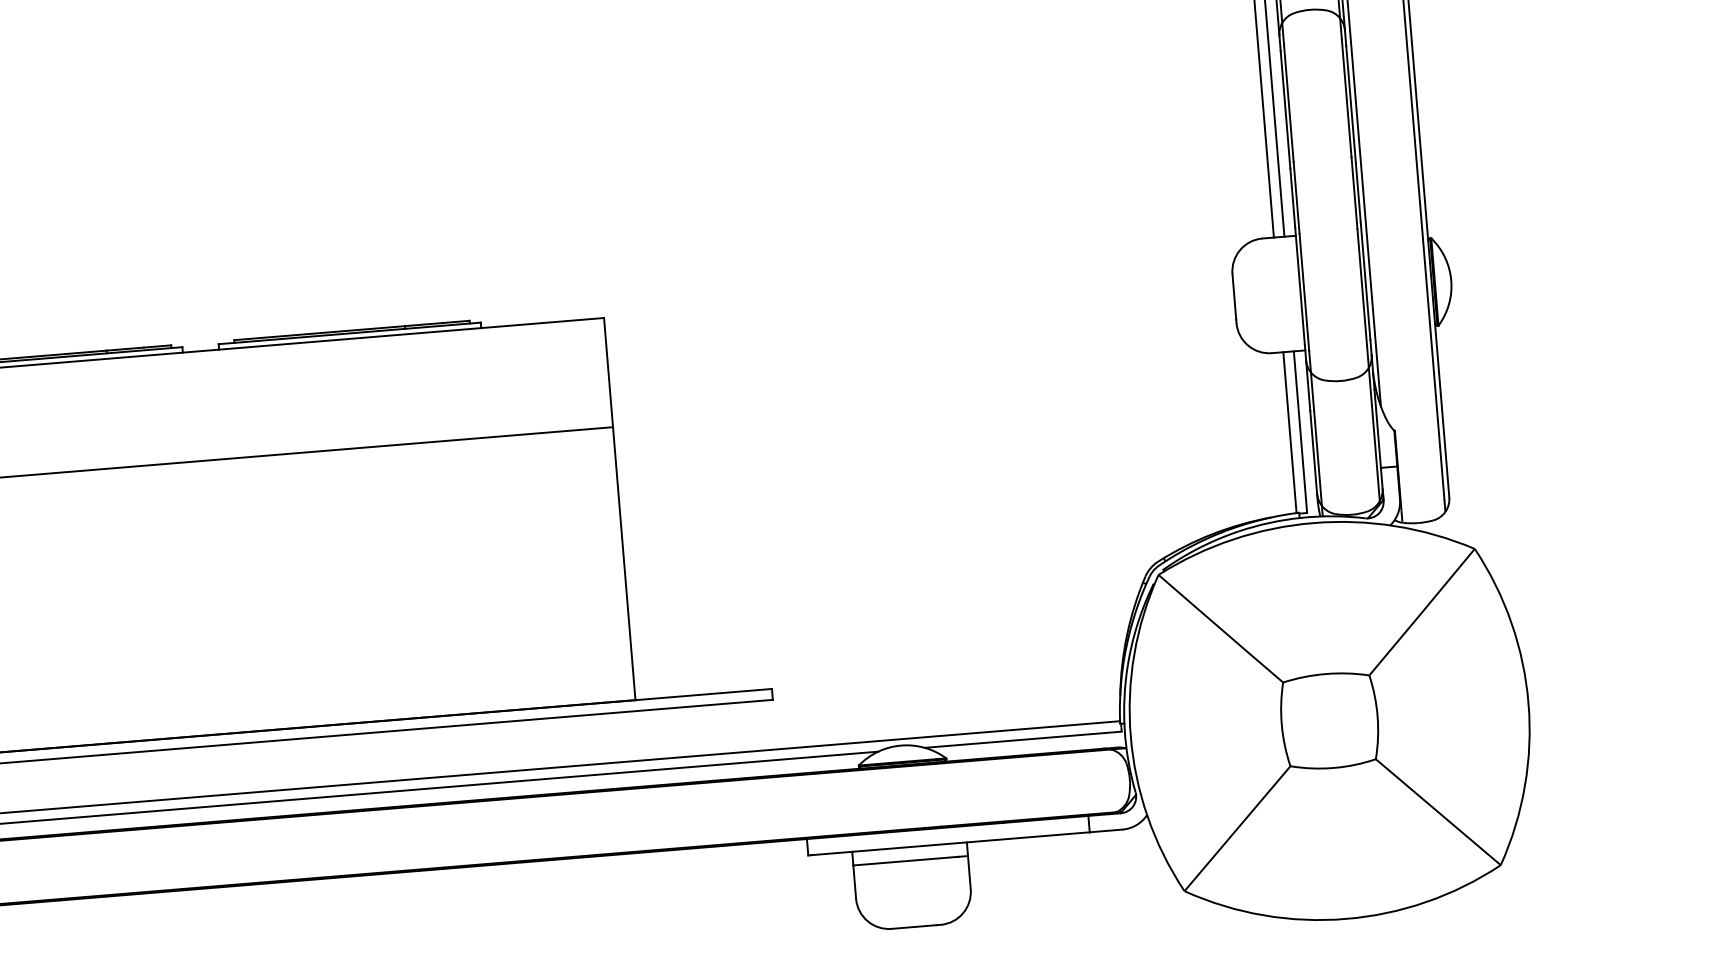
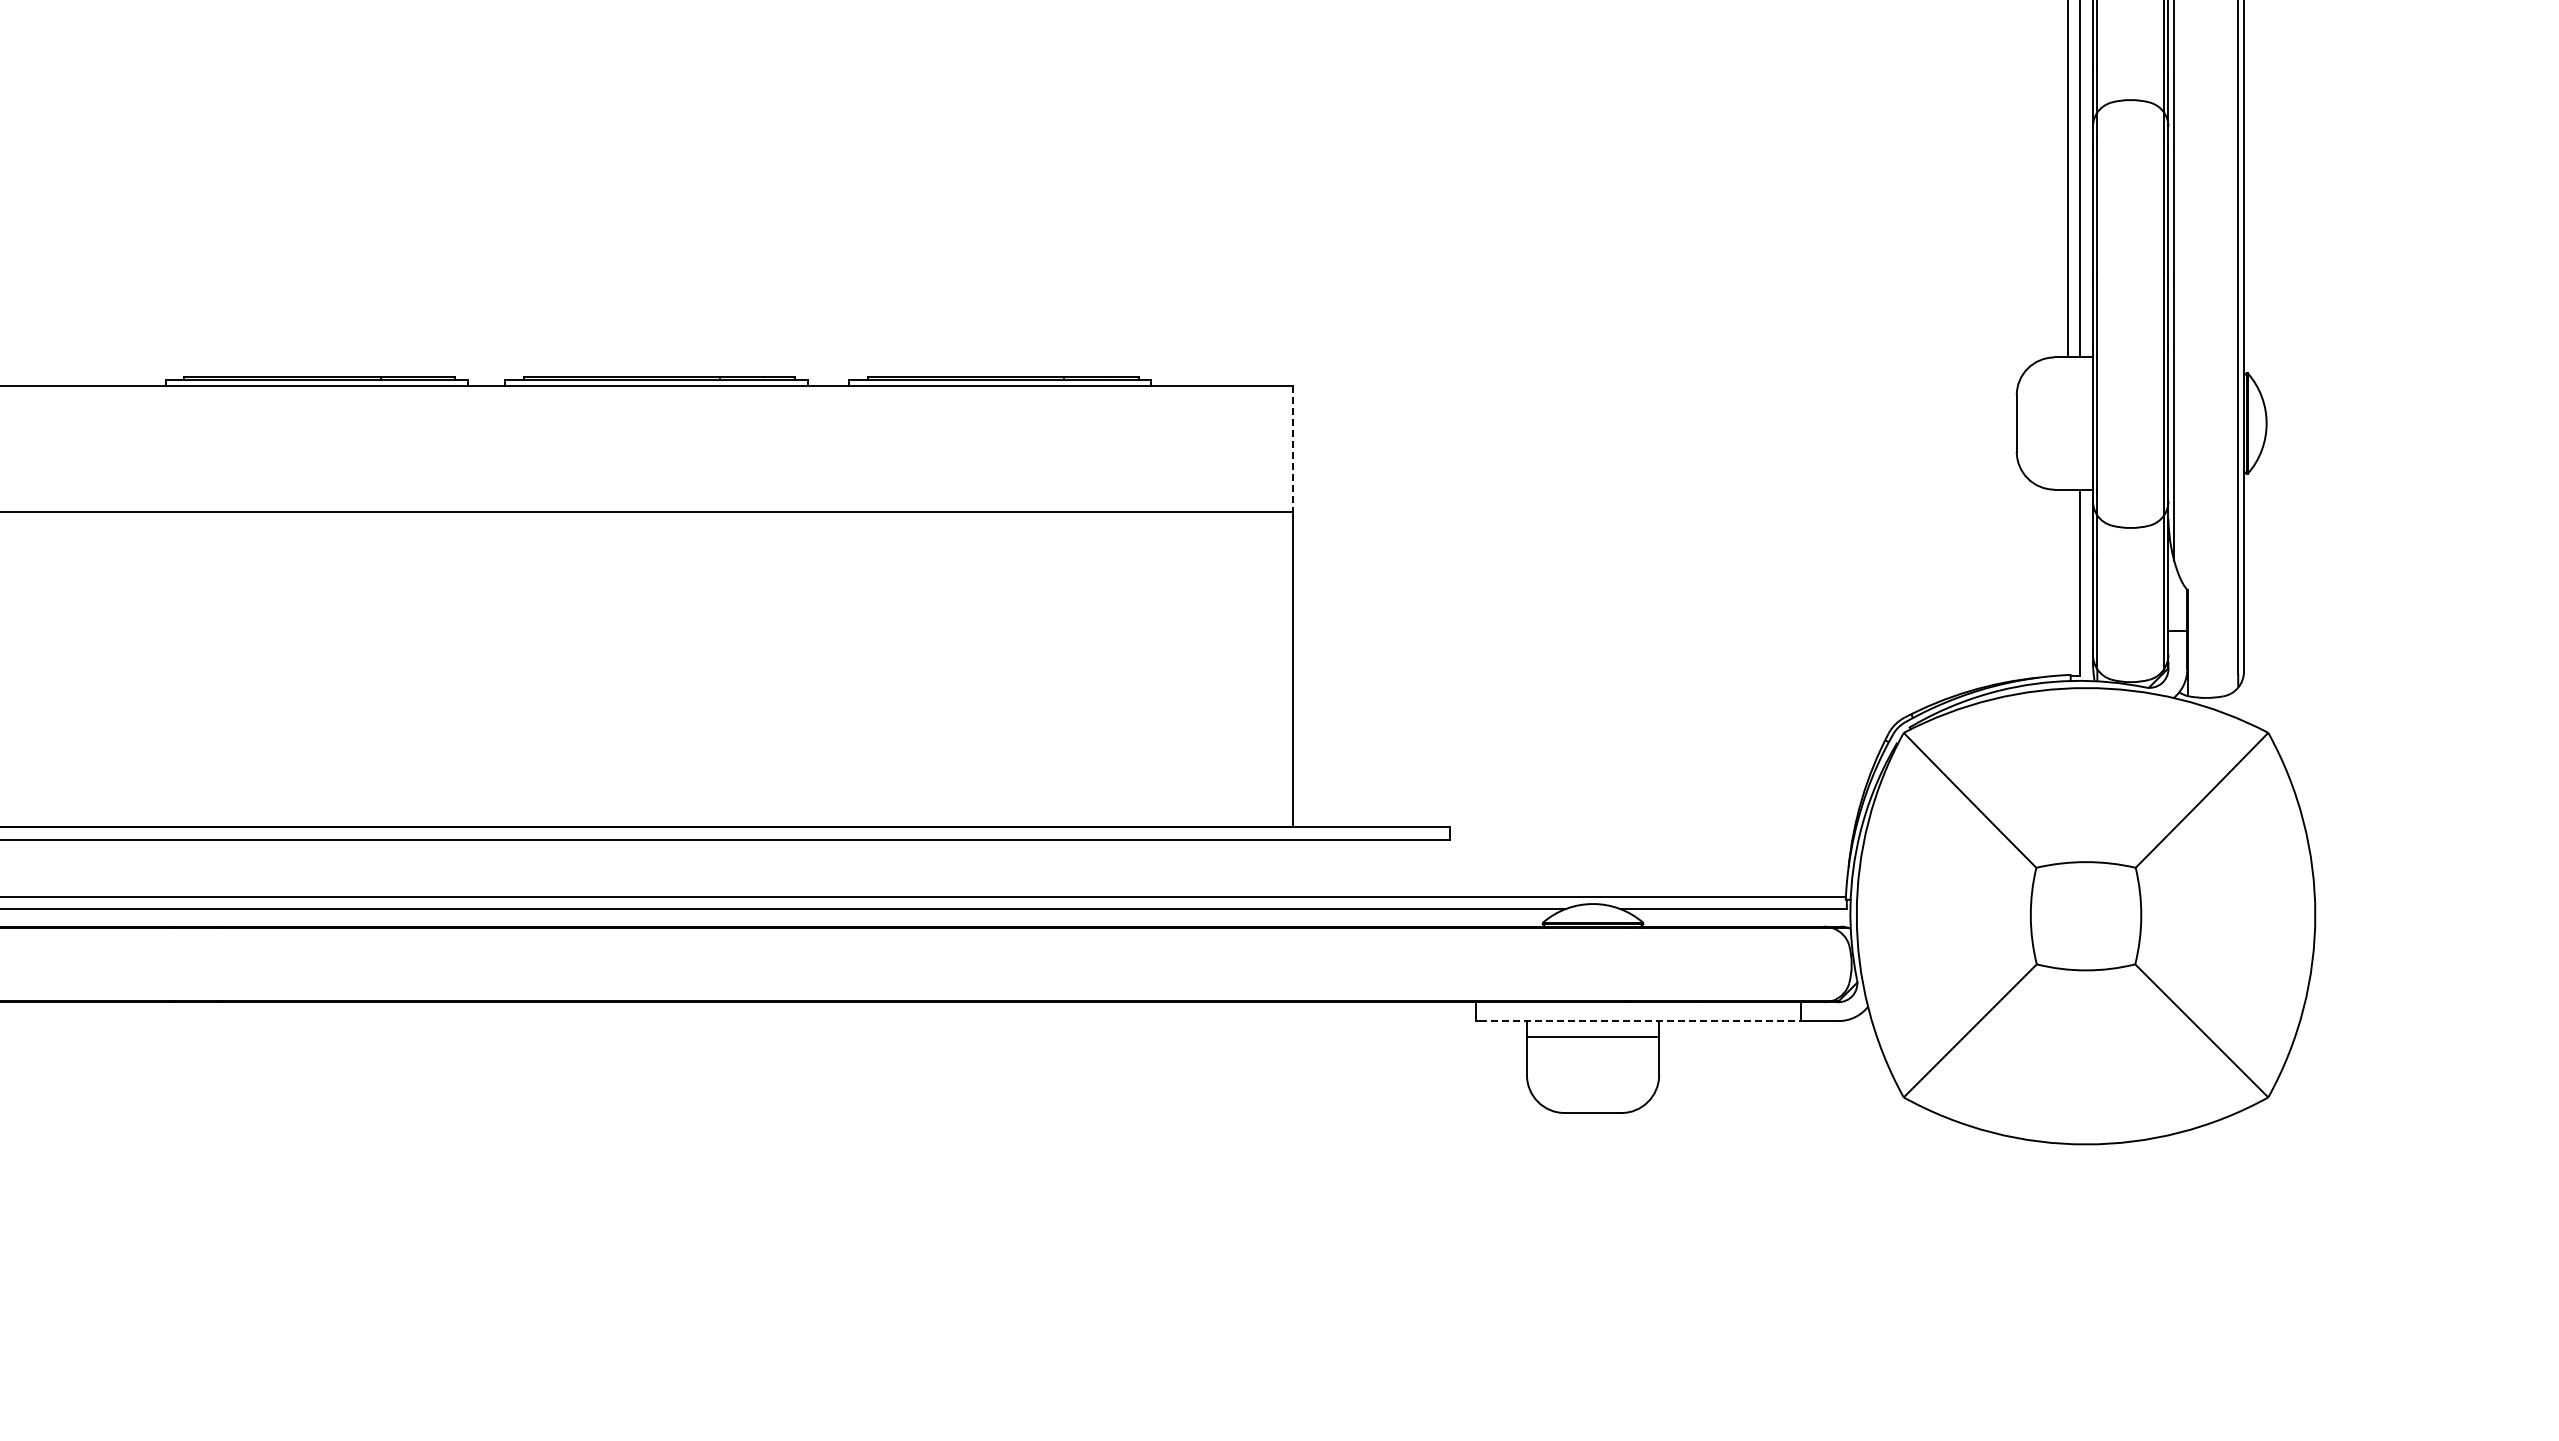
line: (608, 372) -> (1293, 449), solid -> dashed
line: (1289, 432) -> (2067, 582), removed
line: (950, 844) -> (1640, 1021), solid -> dashed

